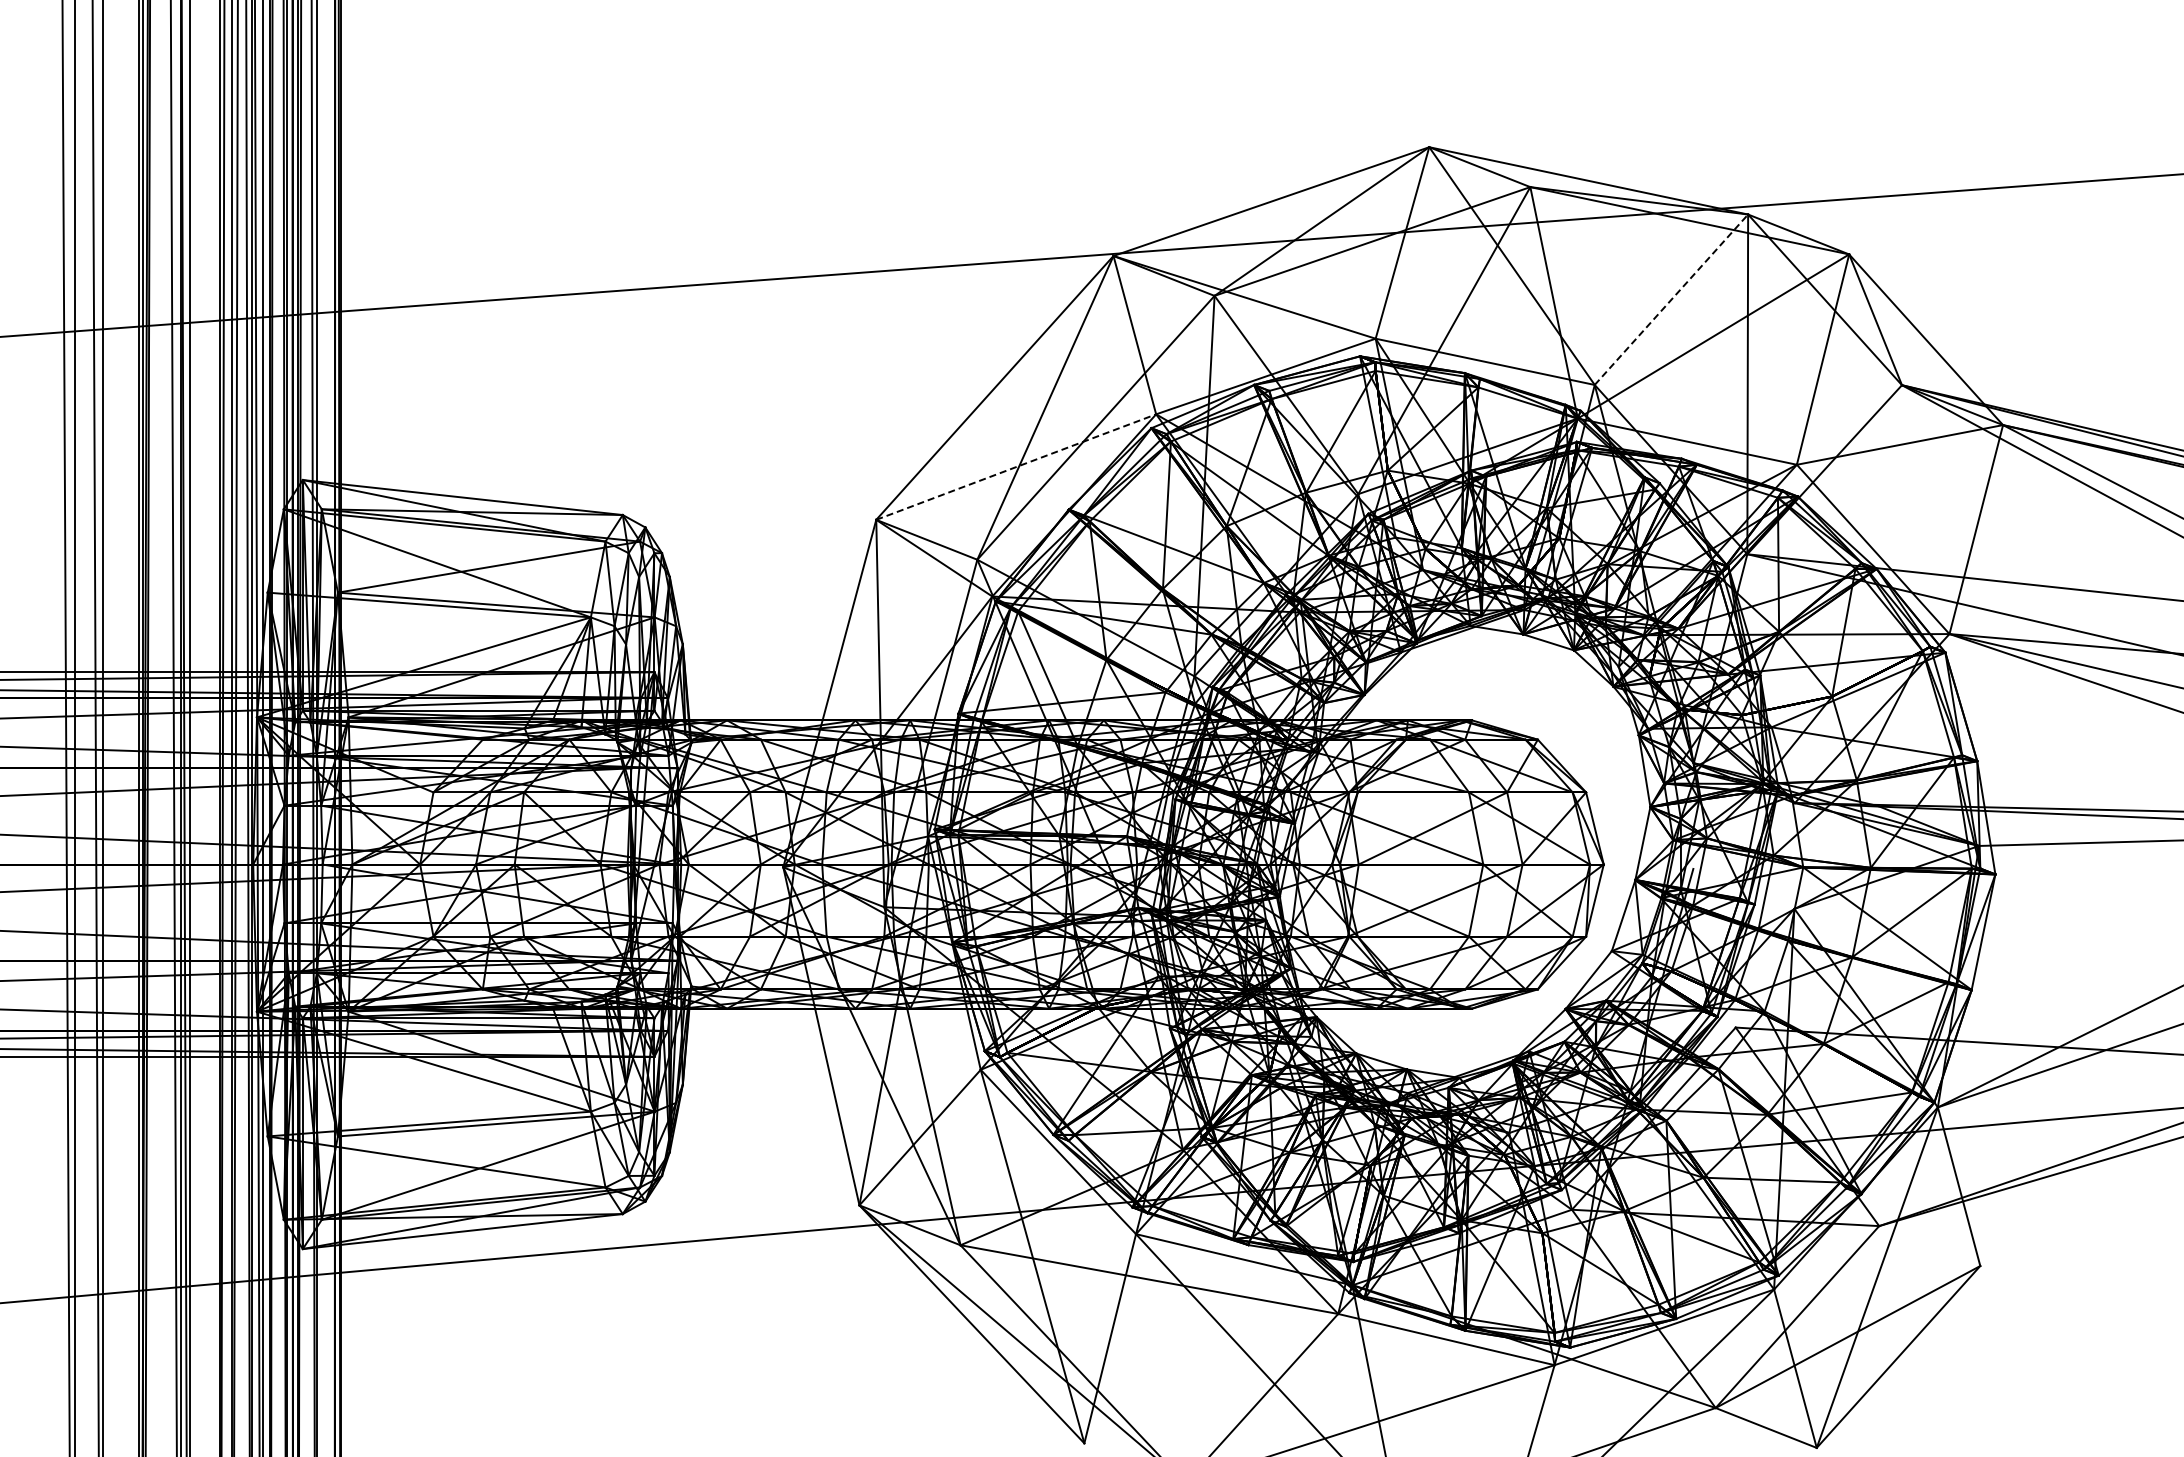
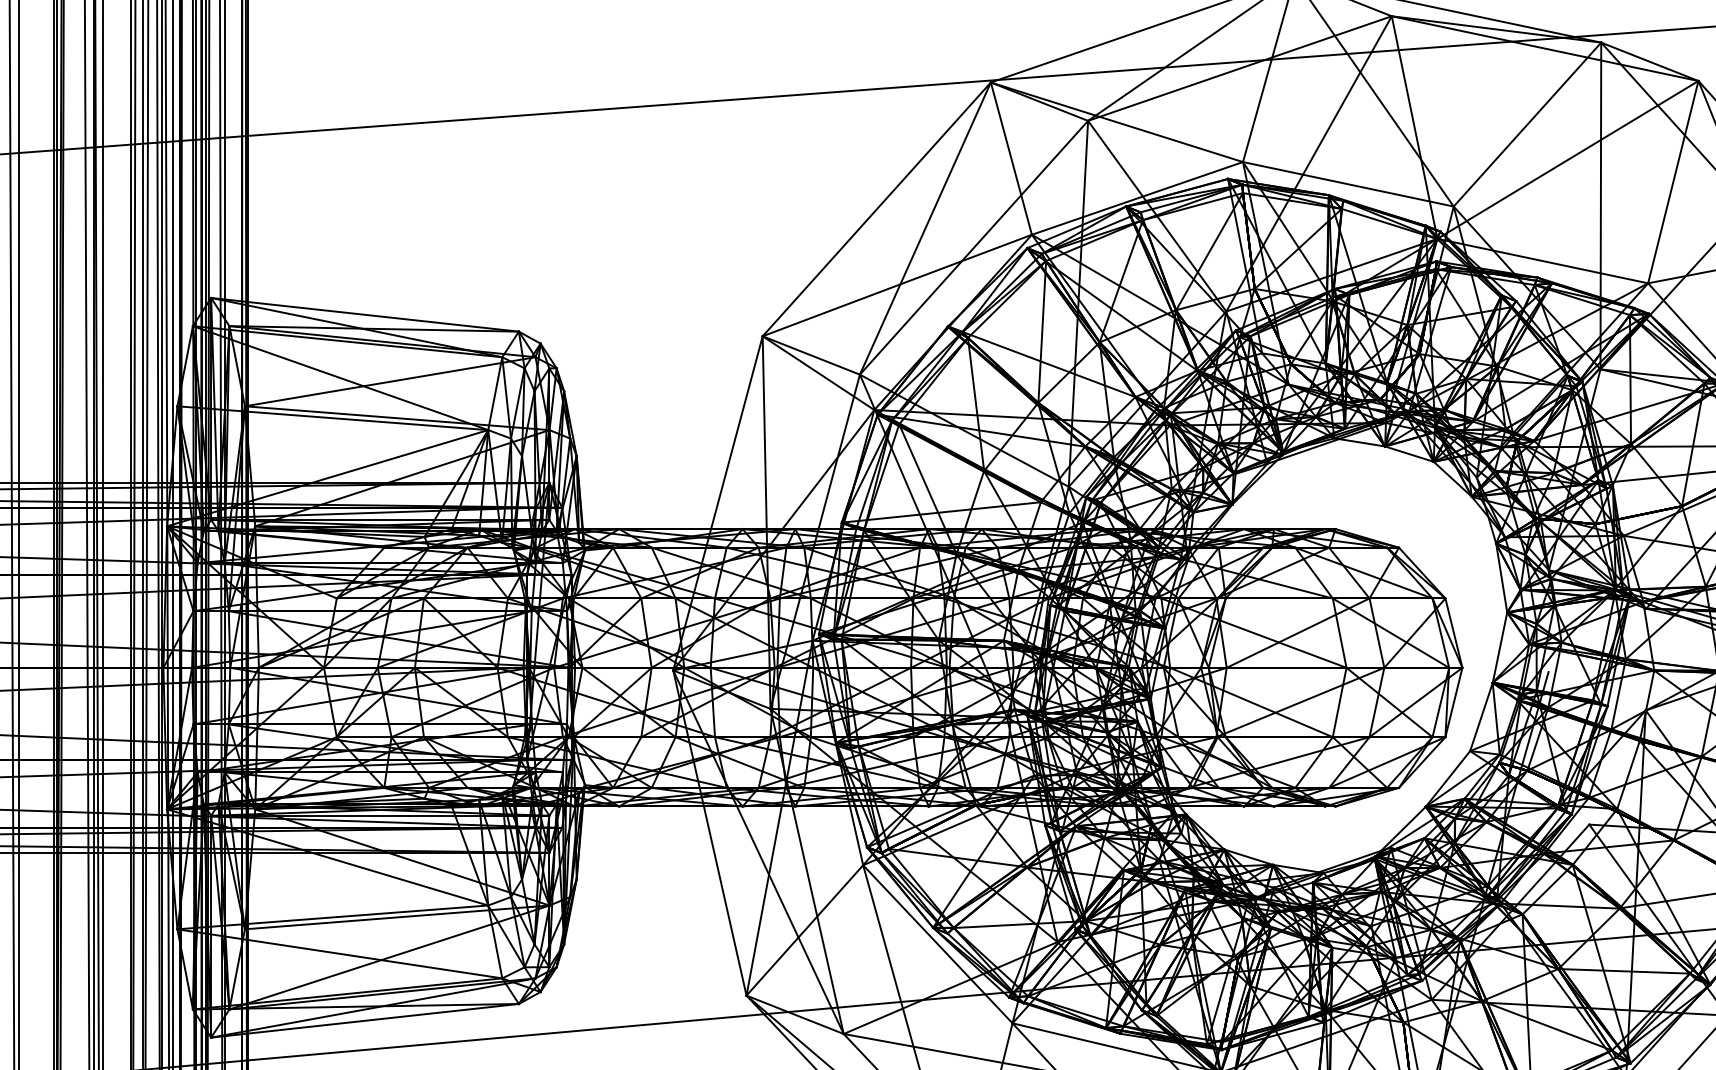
line: (1671, 299) -> (1527, 124), dashed -> solid
line: (1016, 467) -> (897, 285), dashed -> solid

